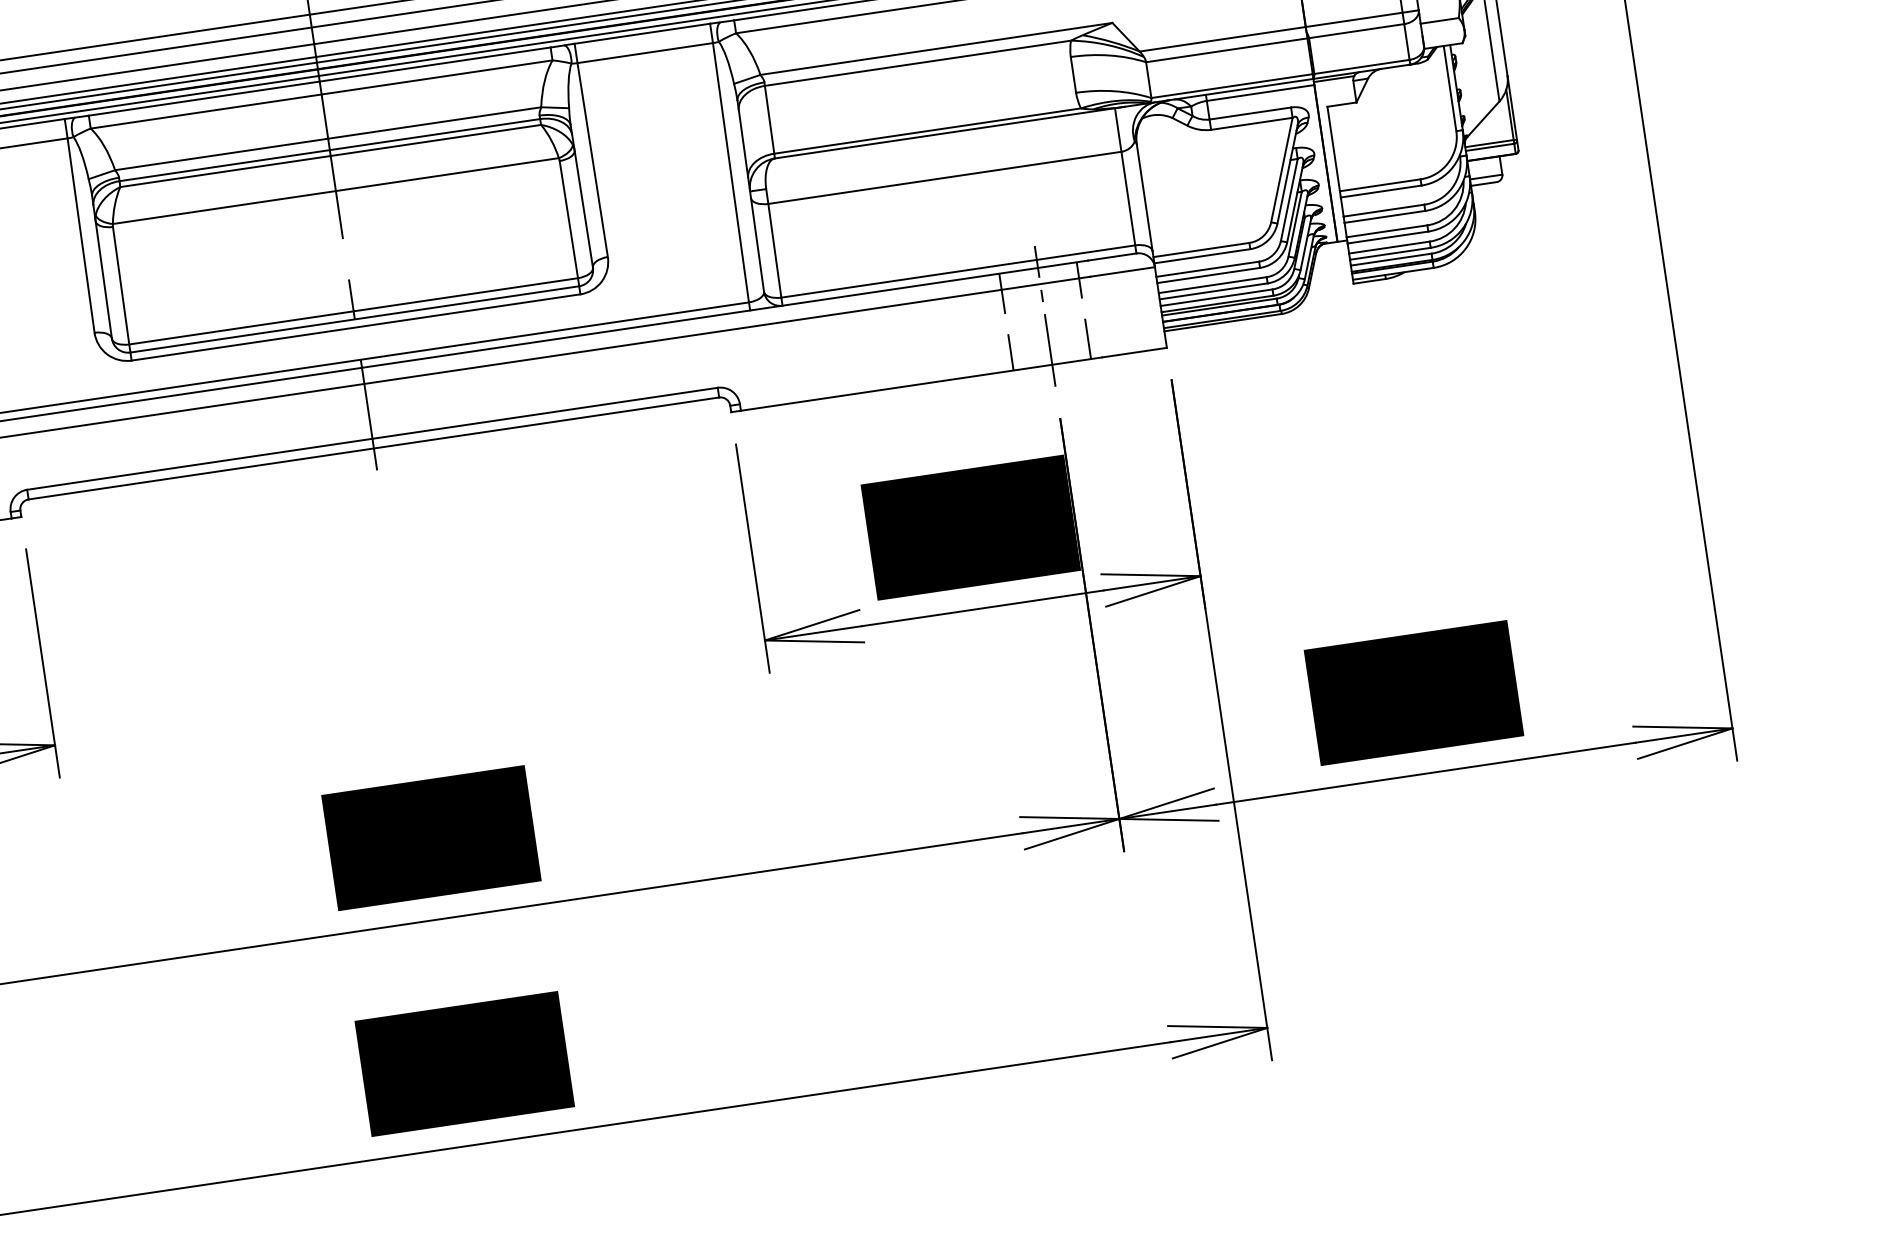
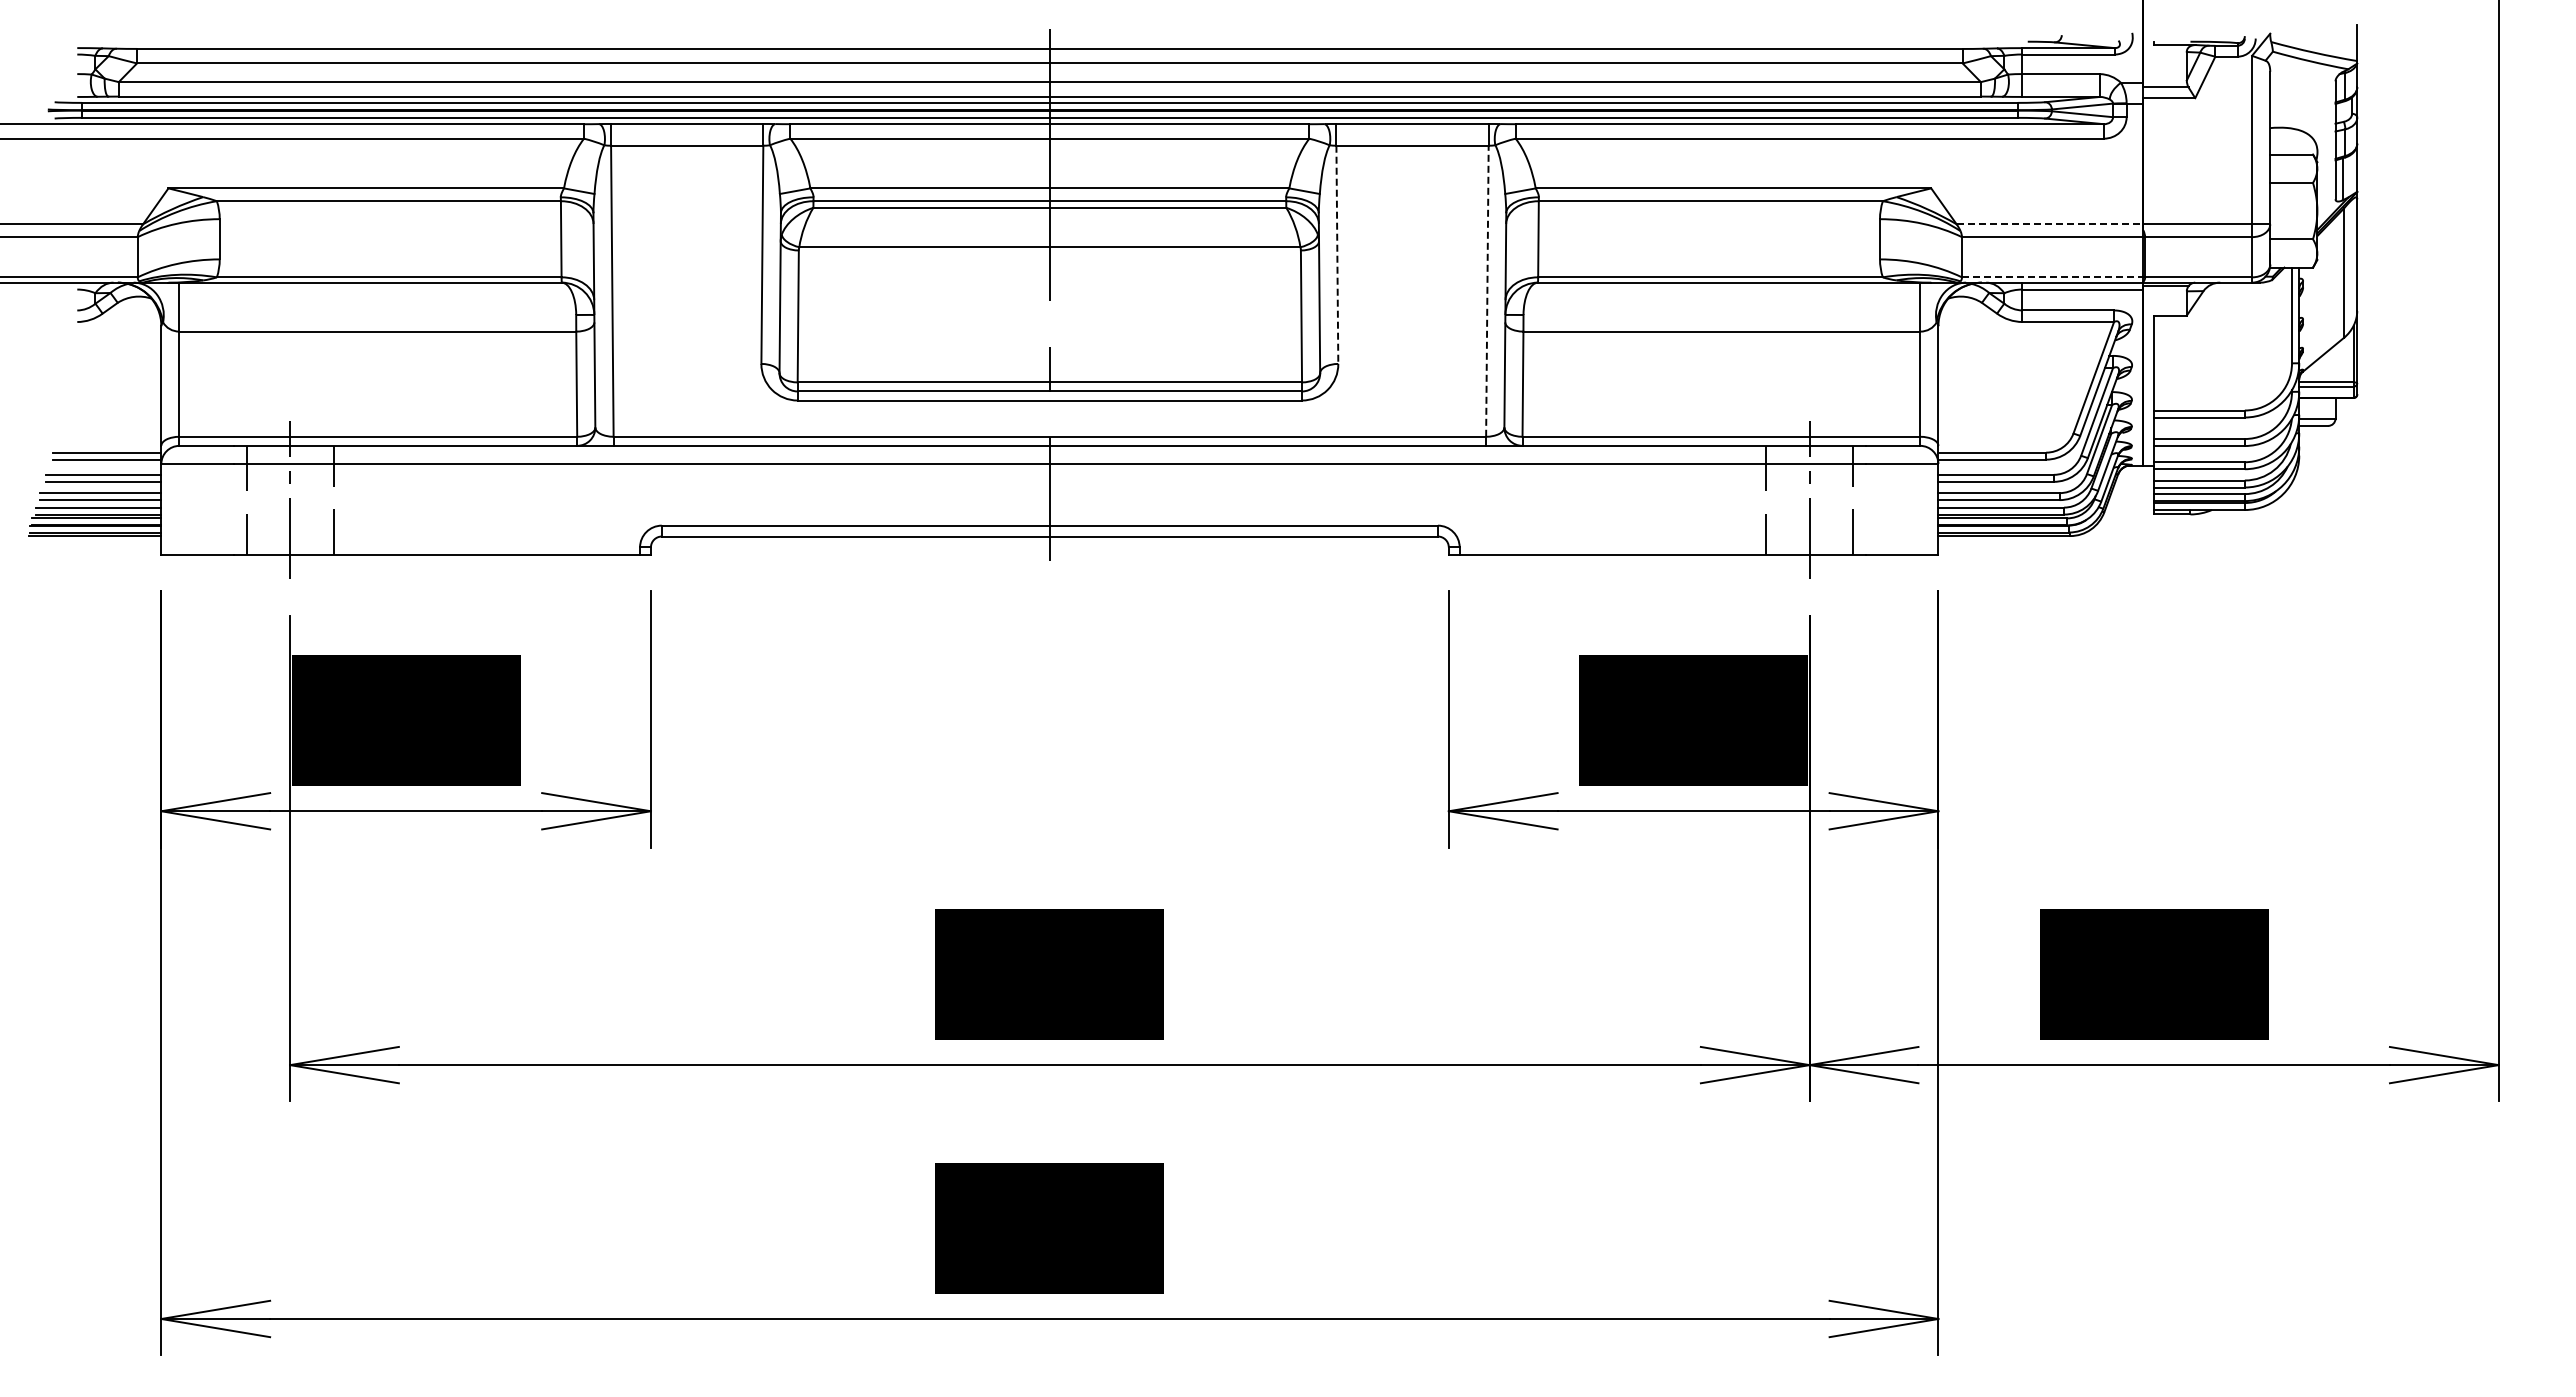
line: (1223, 39) -> (2050, 224), solid -> dashed
line: (1231, 86) -> (2052, 277), solid -> dashed
line: (592, 160) -> (1337, 255), solid -> dashed
line: (731, 172) -> (1487, 291), solid -> dashed

